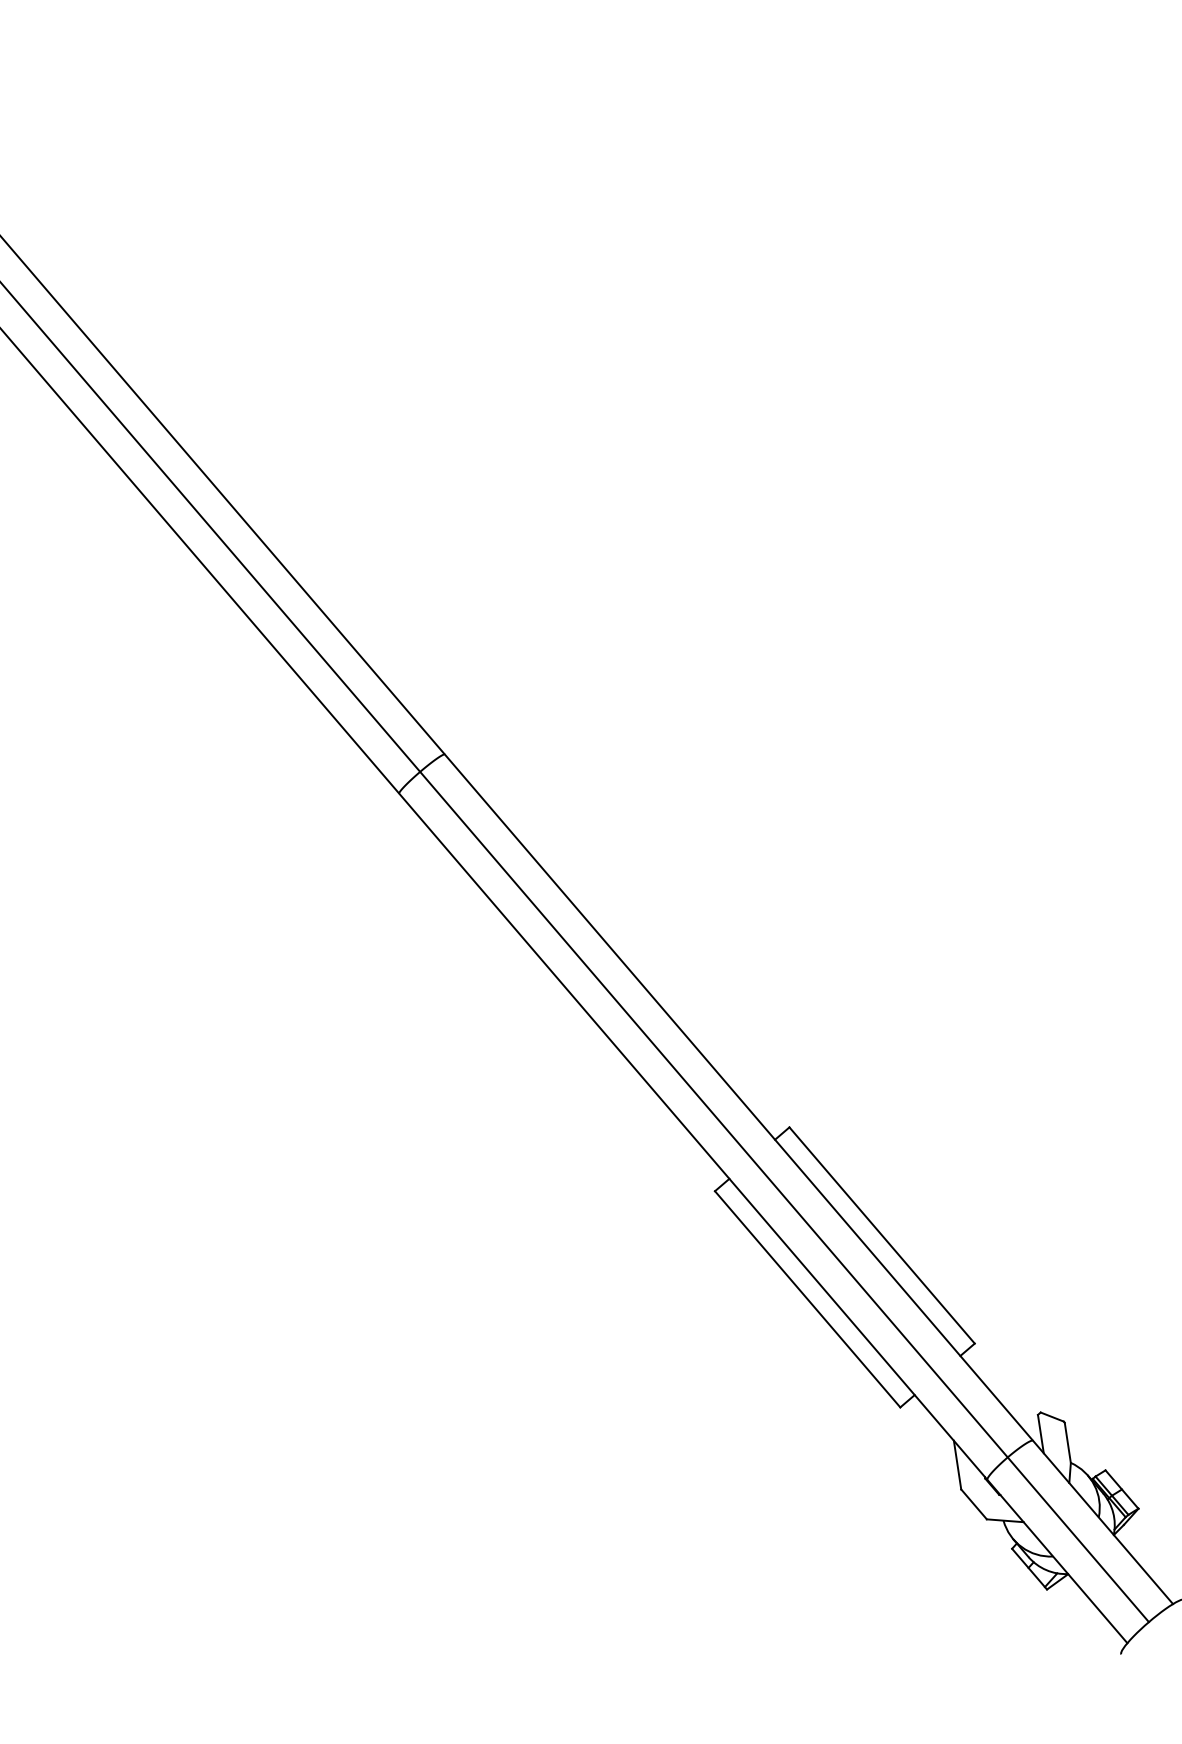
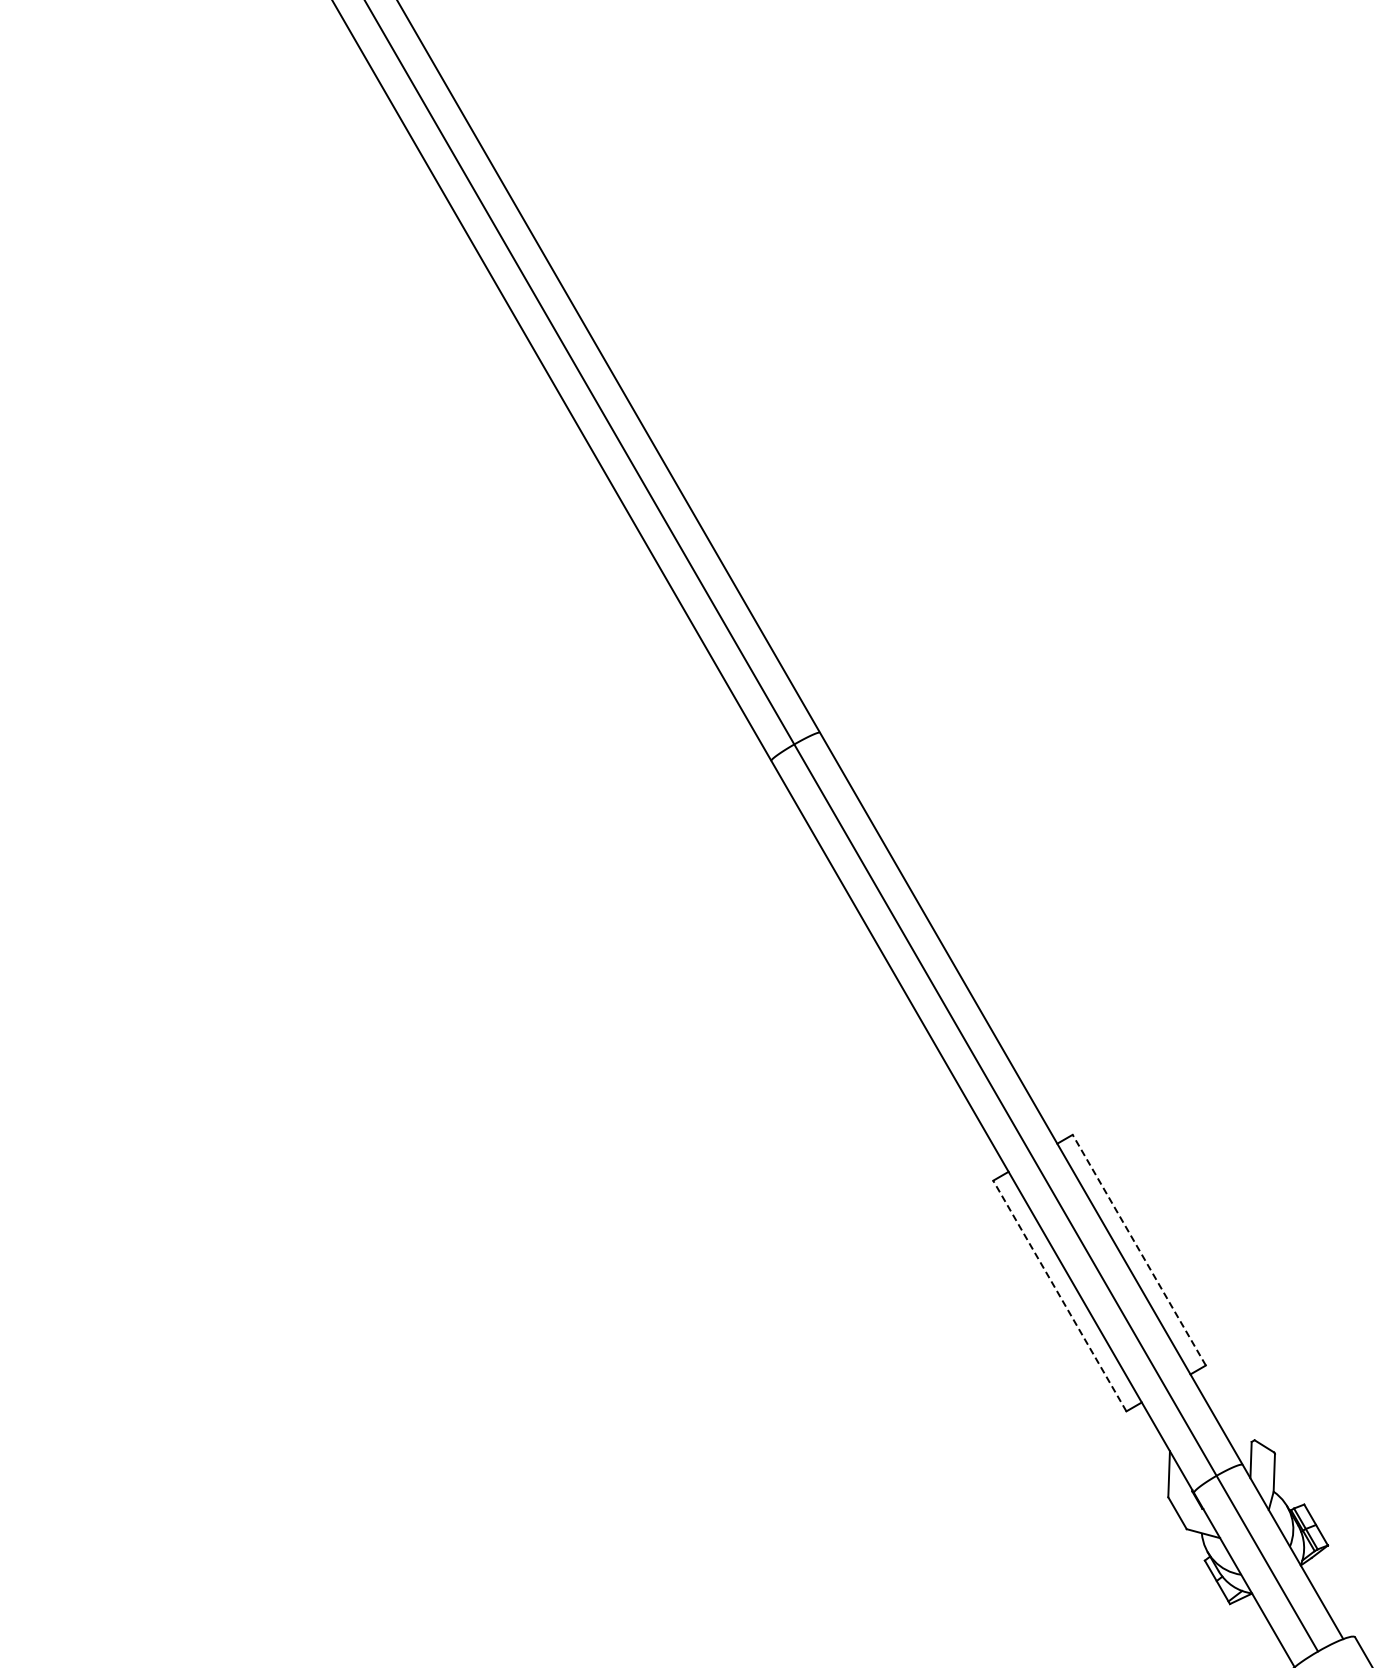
line: (882, 1234) -> (1139, 1249), solid -> dashed
line: (807, 1298) -> (1059, 1295), solid -> dashed

